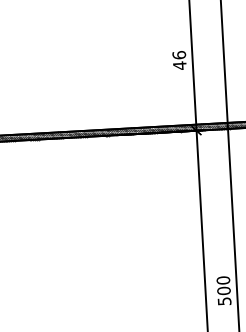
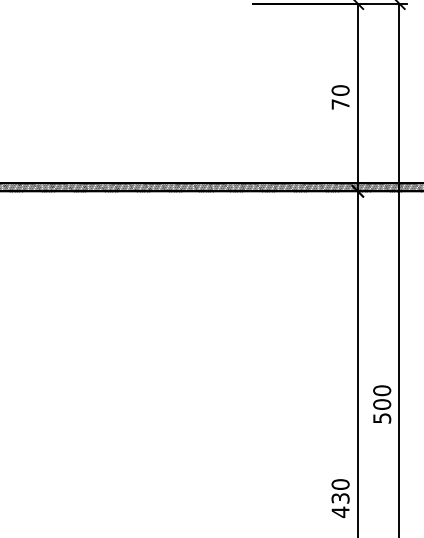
text: (179, 60) -> (340, 97), 46 -> 70

